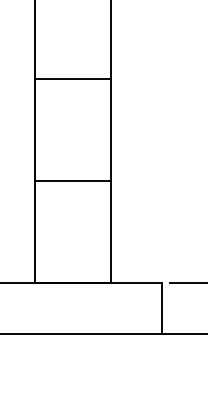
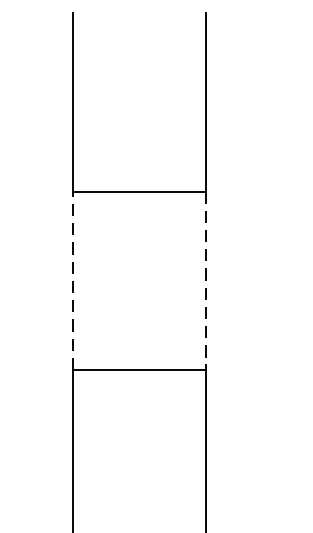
line: (34, 129) -> (72, 280), solid -> dashed
line: (111, 130) -> (206, 281), solid -> dashed

